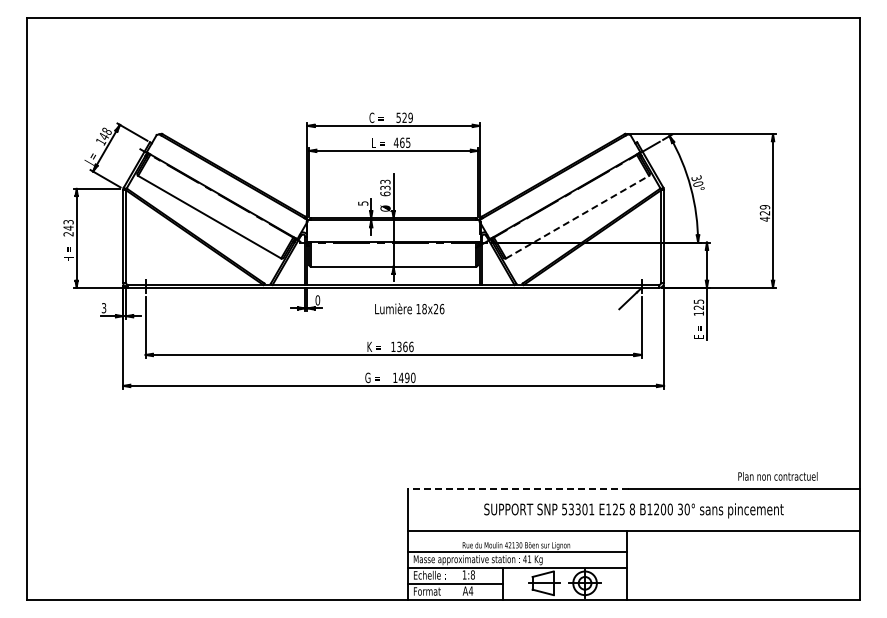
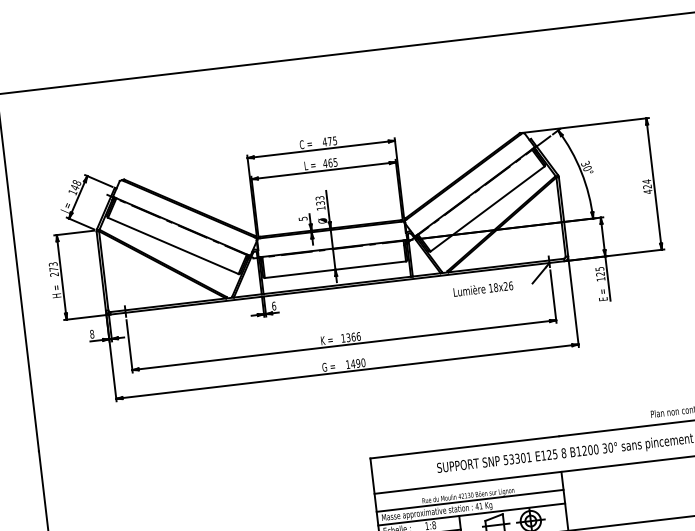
text: (404, 117) -> (329, 141), 529 -> 475
text: (385, 193) -> (321, 208), 633 -> 133
text: (764, 206) -> (646, 181), 429 -> 424
line: (577, 217) -> (487, 209), dashed -> solid
text: (68, 227) -> (53, 268), 243 -> 273
text: (317, 299) -> (273, 305), 0 -> 6
text: (103, 308) -> (91, 334), 3 -> 8
text: (409, 308) -> (483, 288), moved
line: (518, 489) -> (464, 447), dashed -> solid

